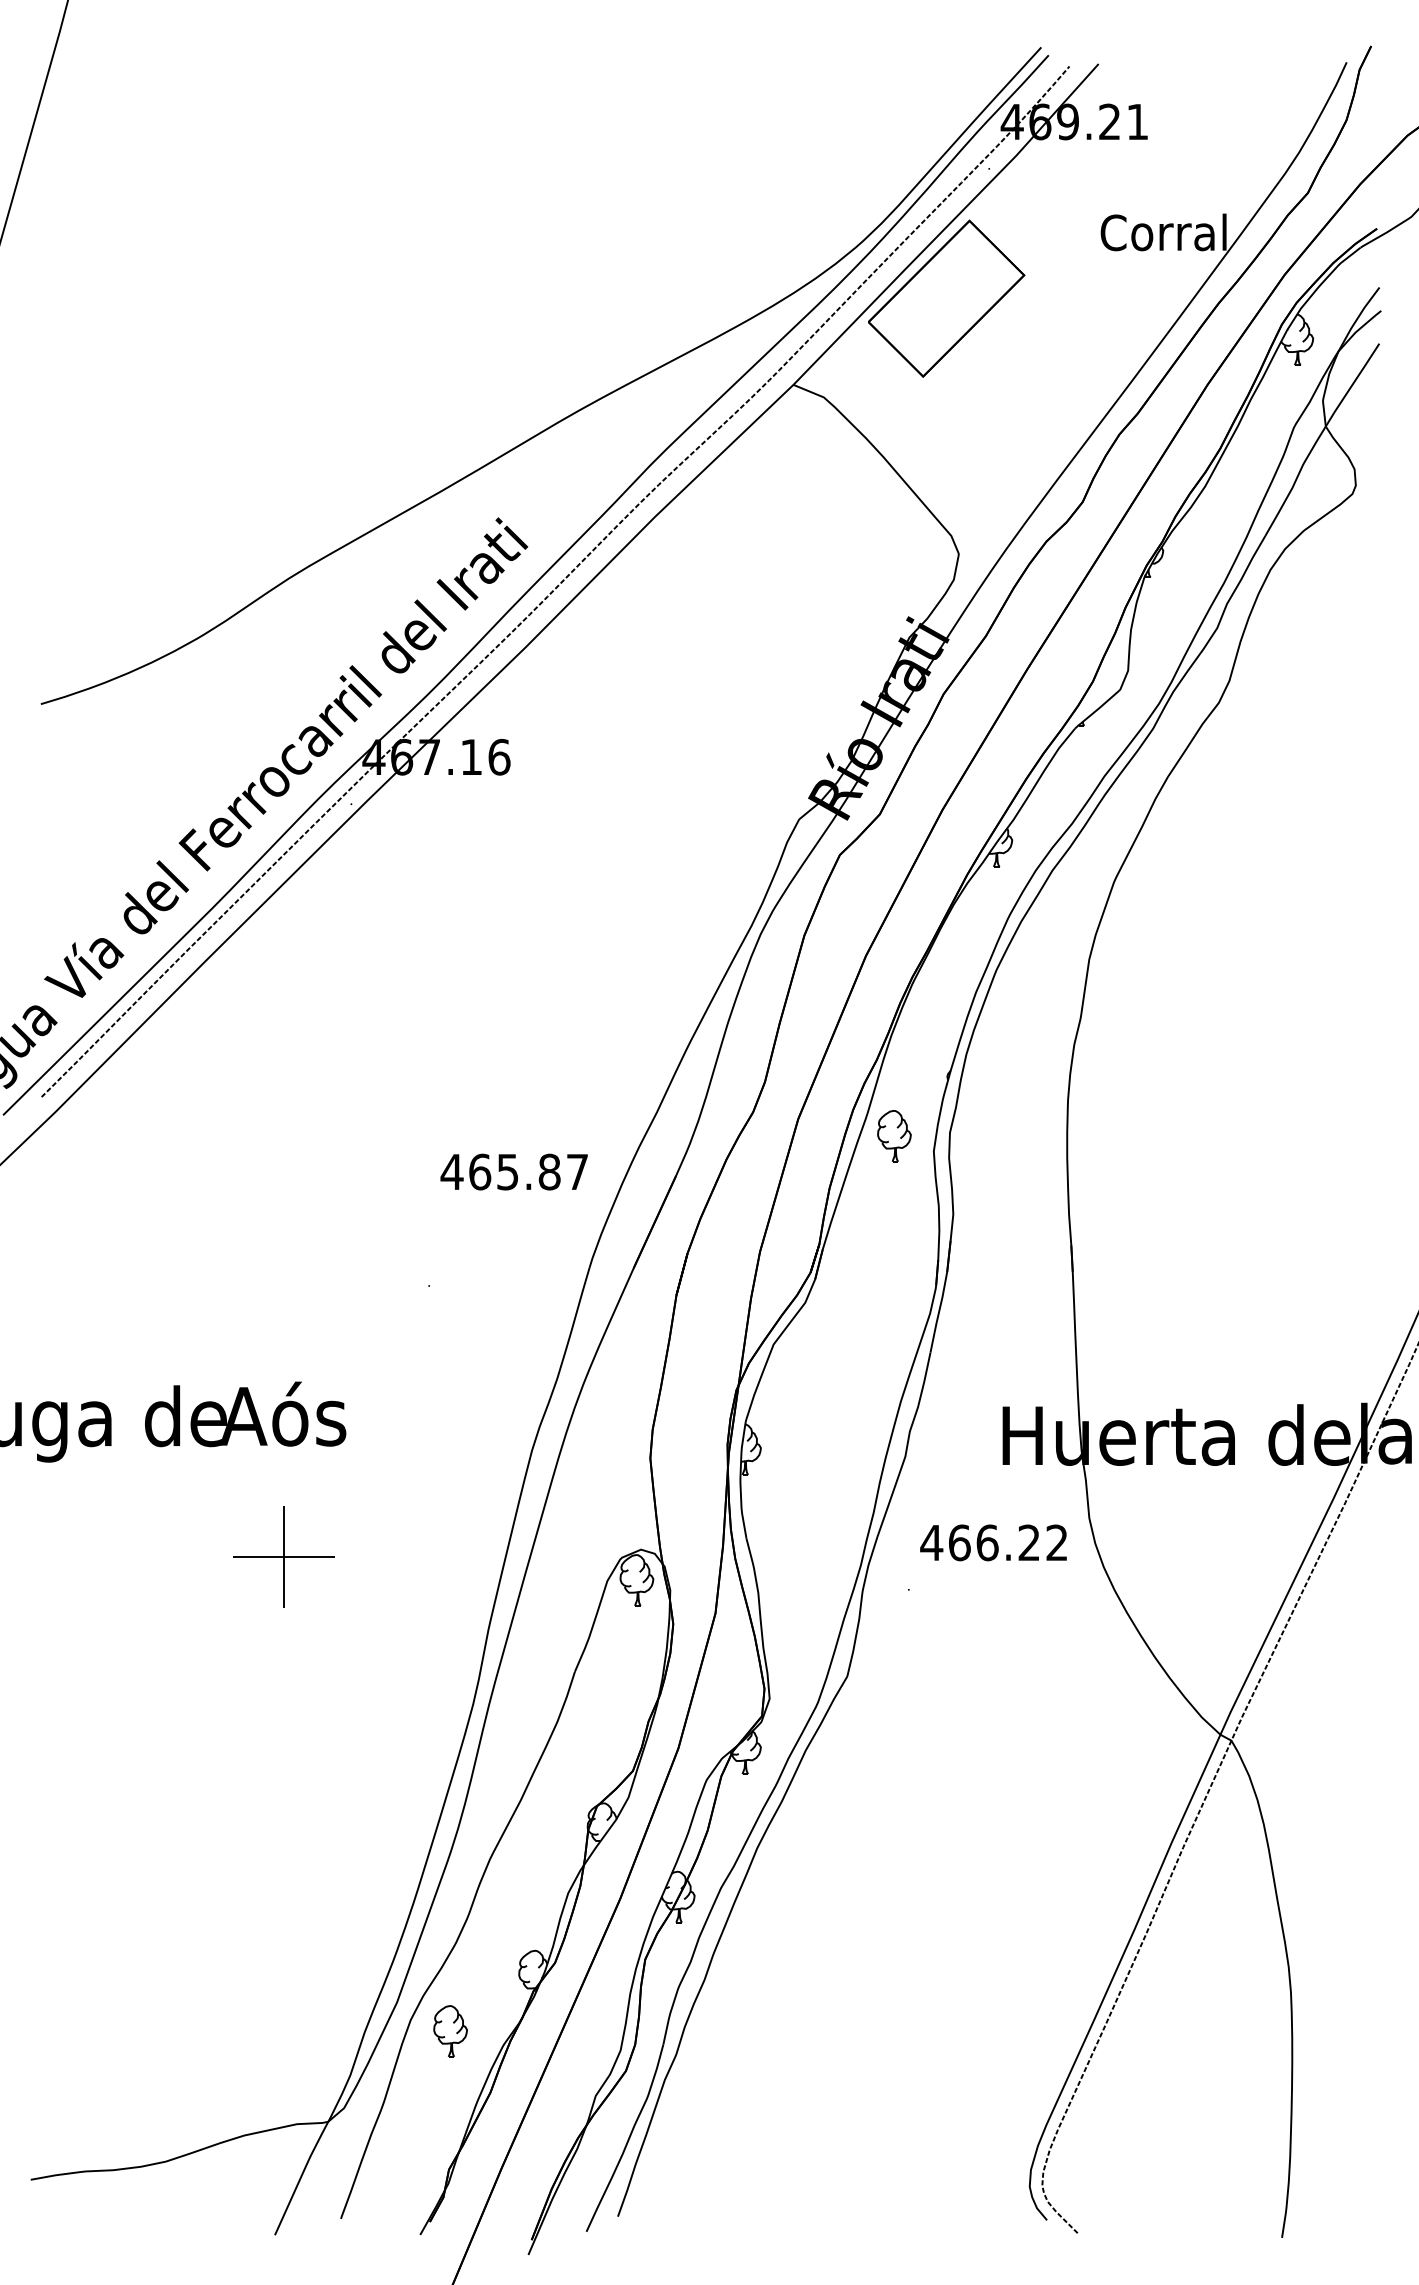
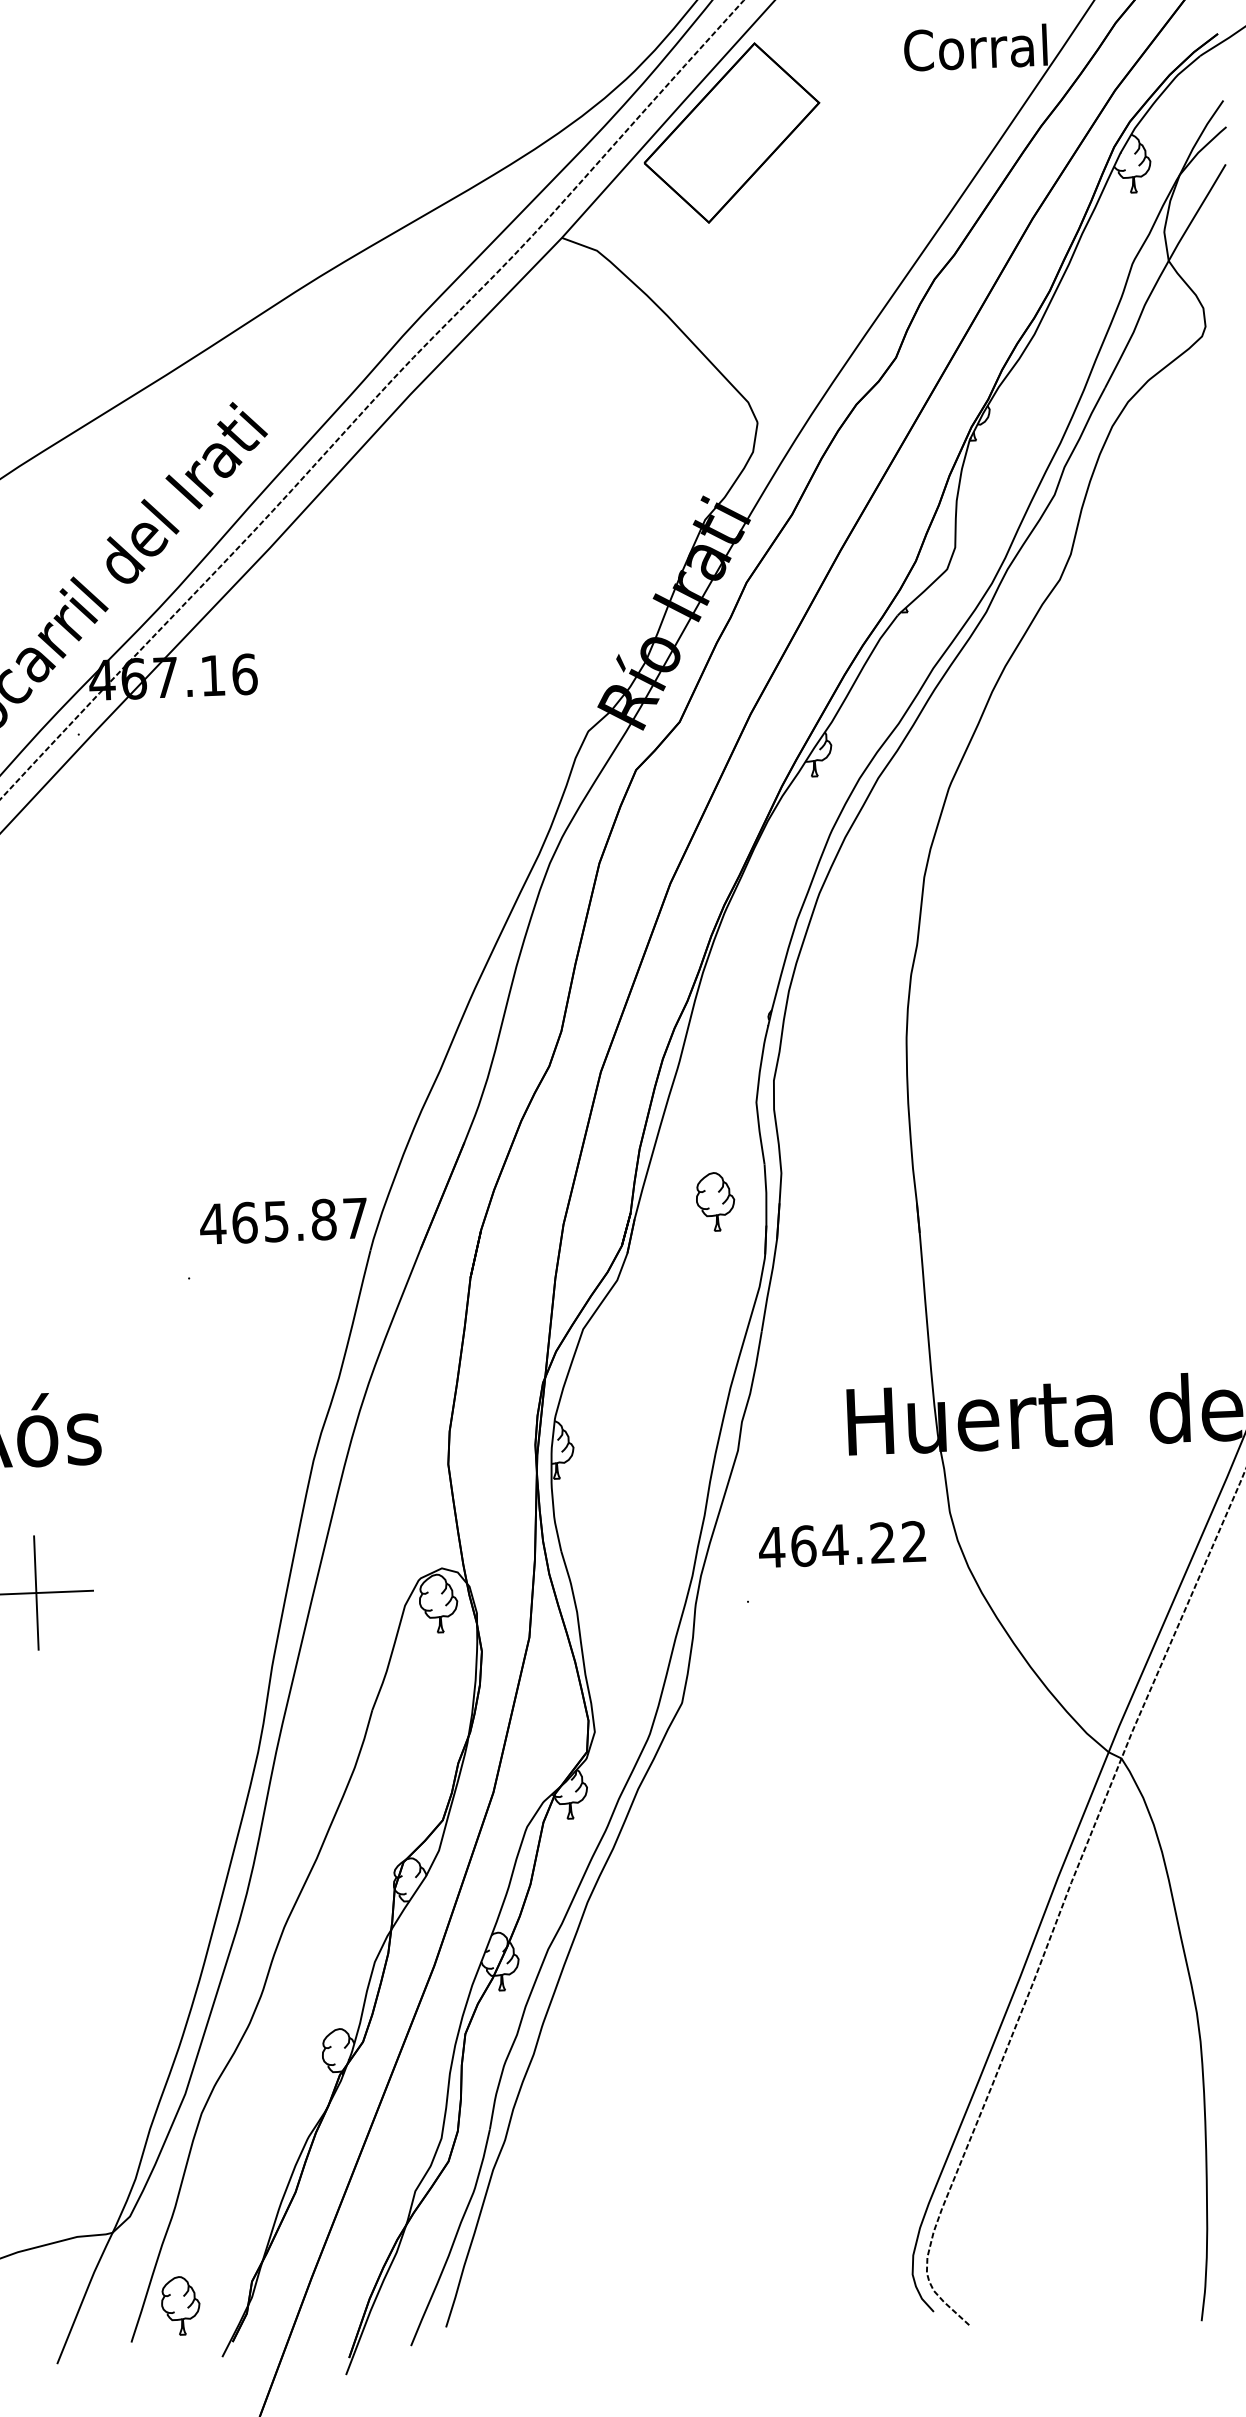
part: (894, 1136) -> (715, 1202), moved
text: (513, 1171) -> (282, 1220), moved
text: (987, 1542) -> (835, 1544), 466.22 -> 464.22
part: (450, 2031) -> (180, 2305), moved

